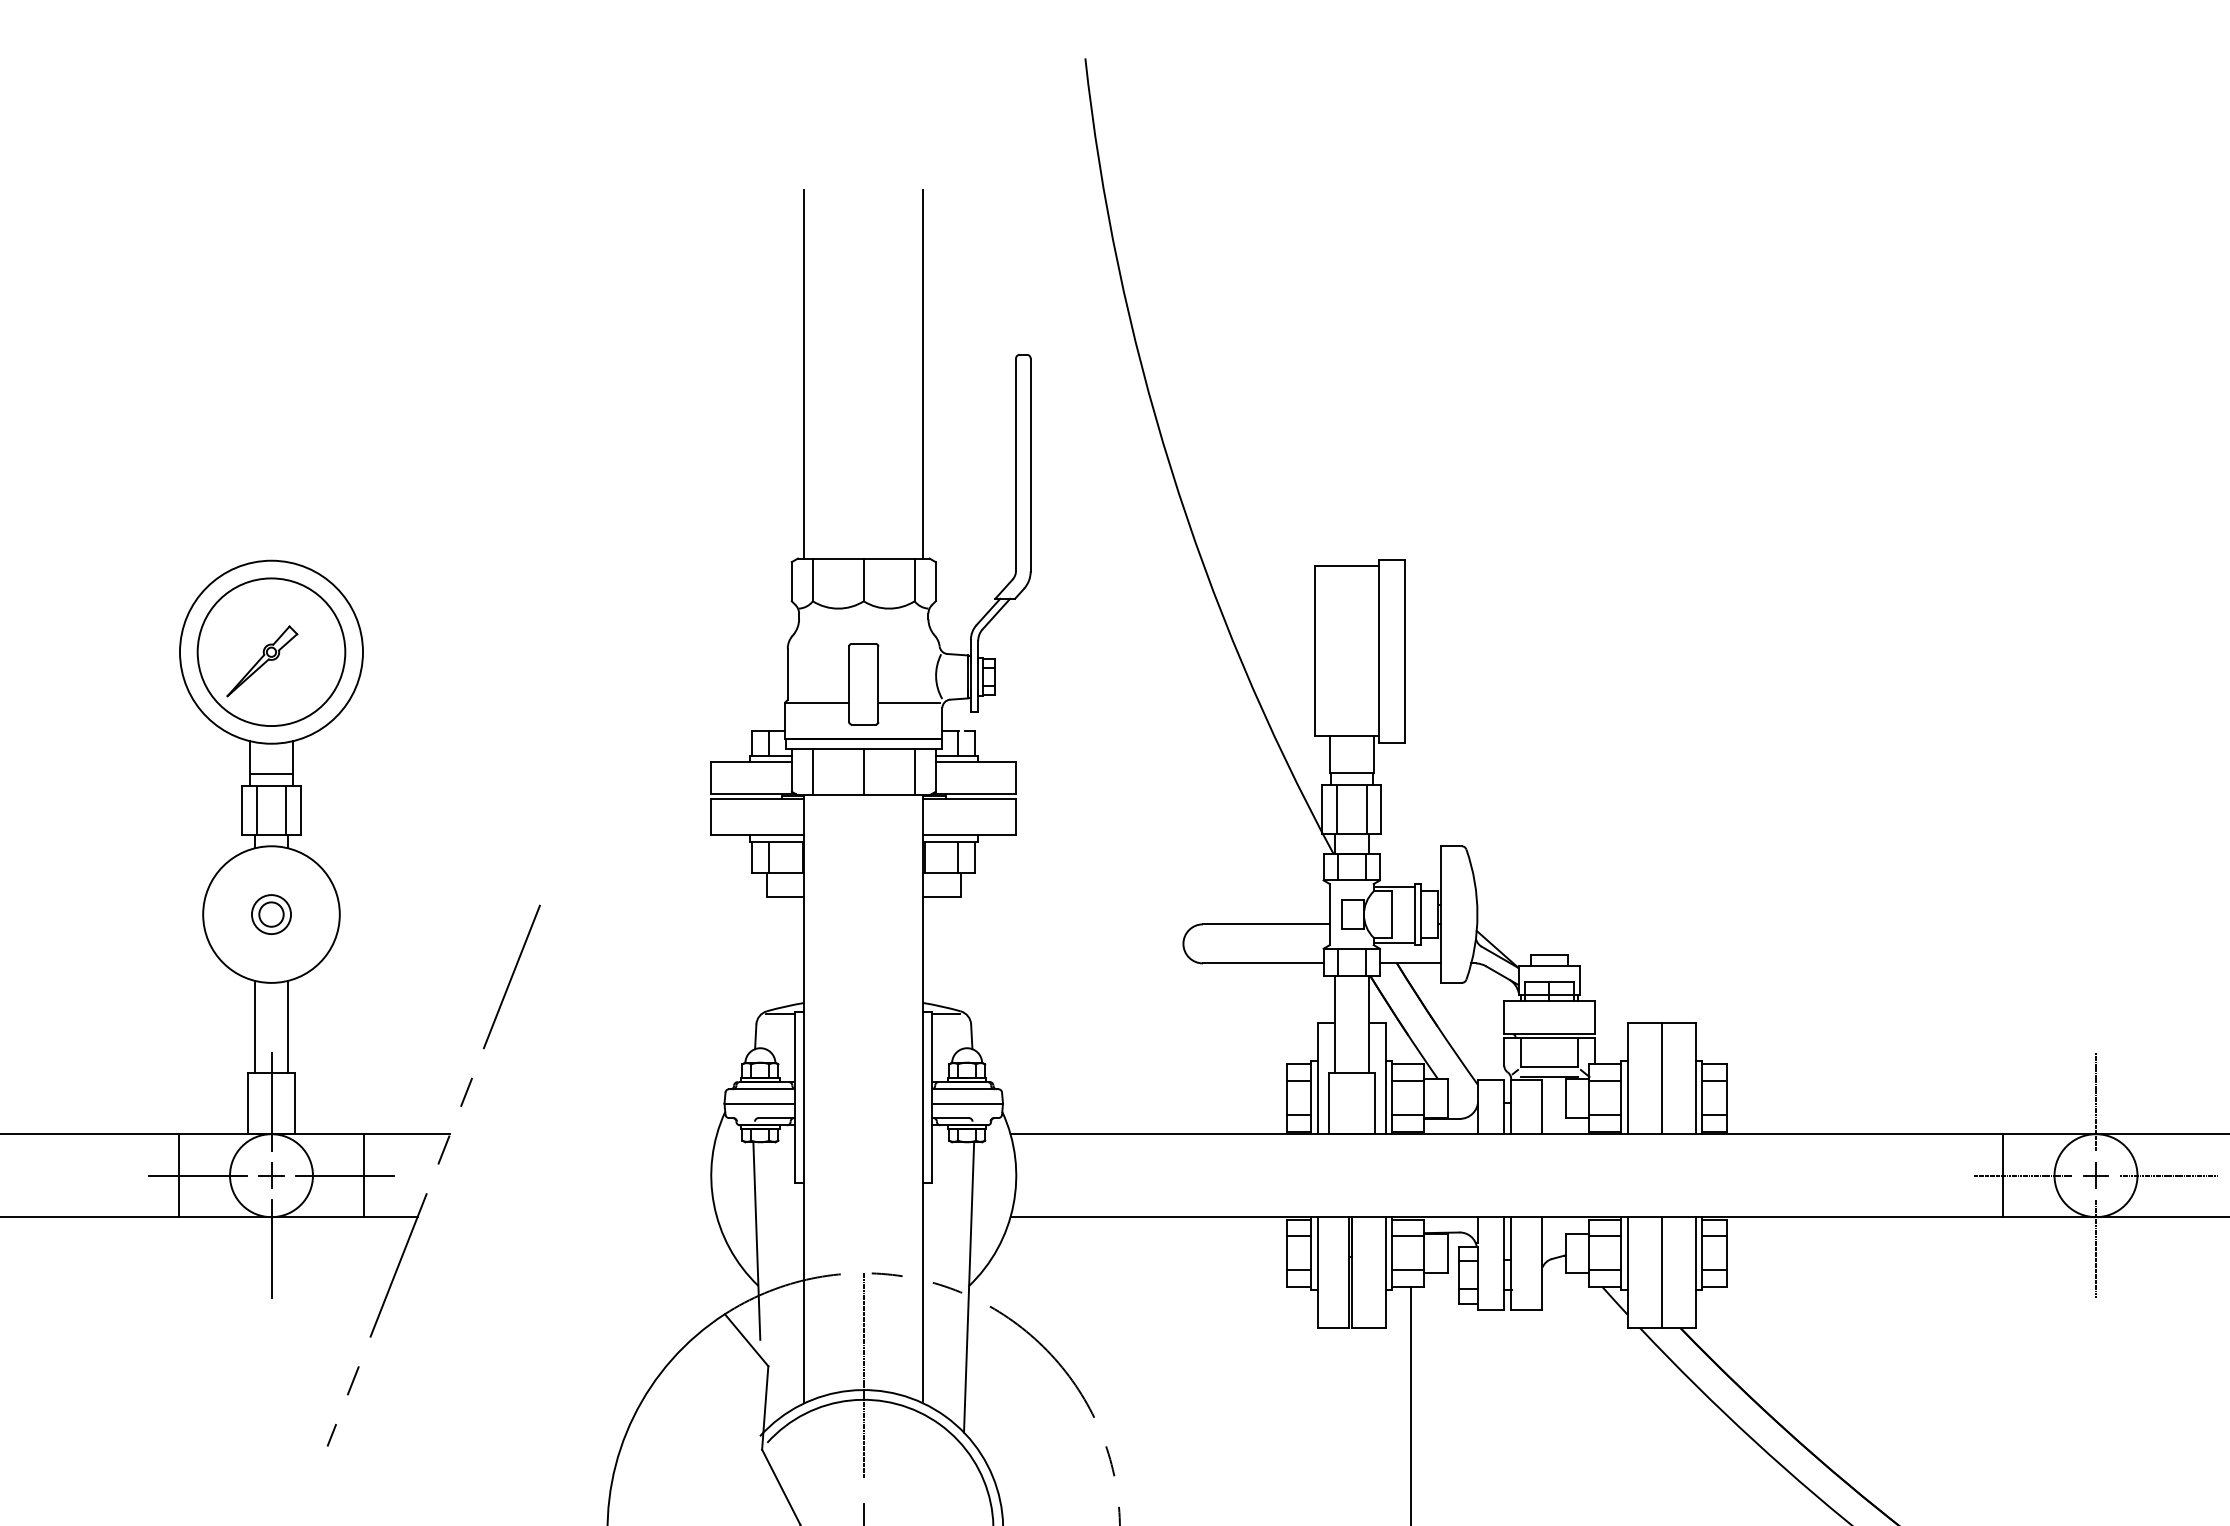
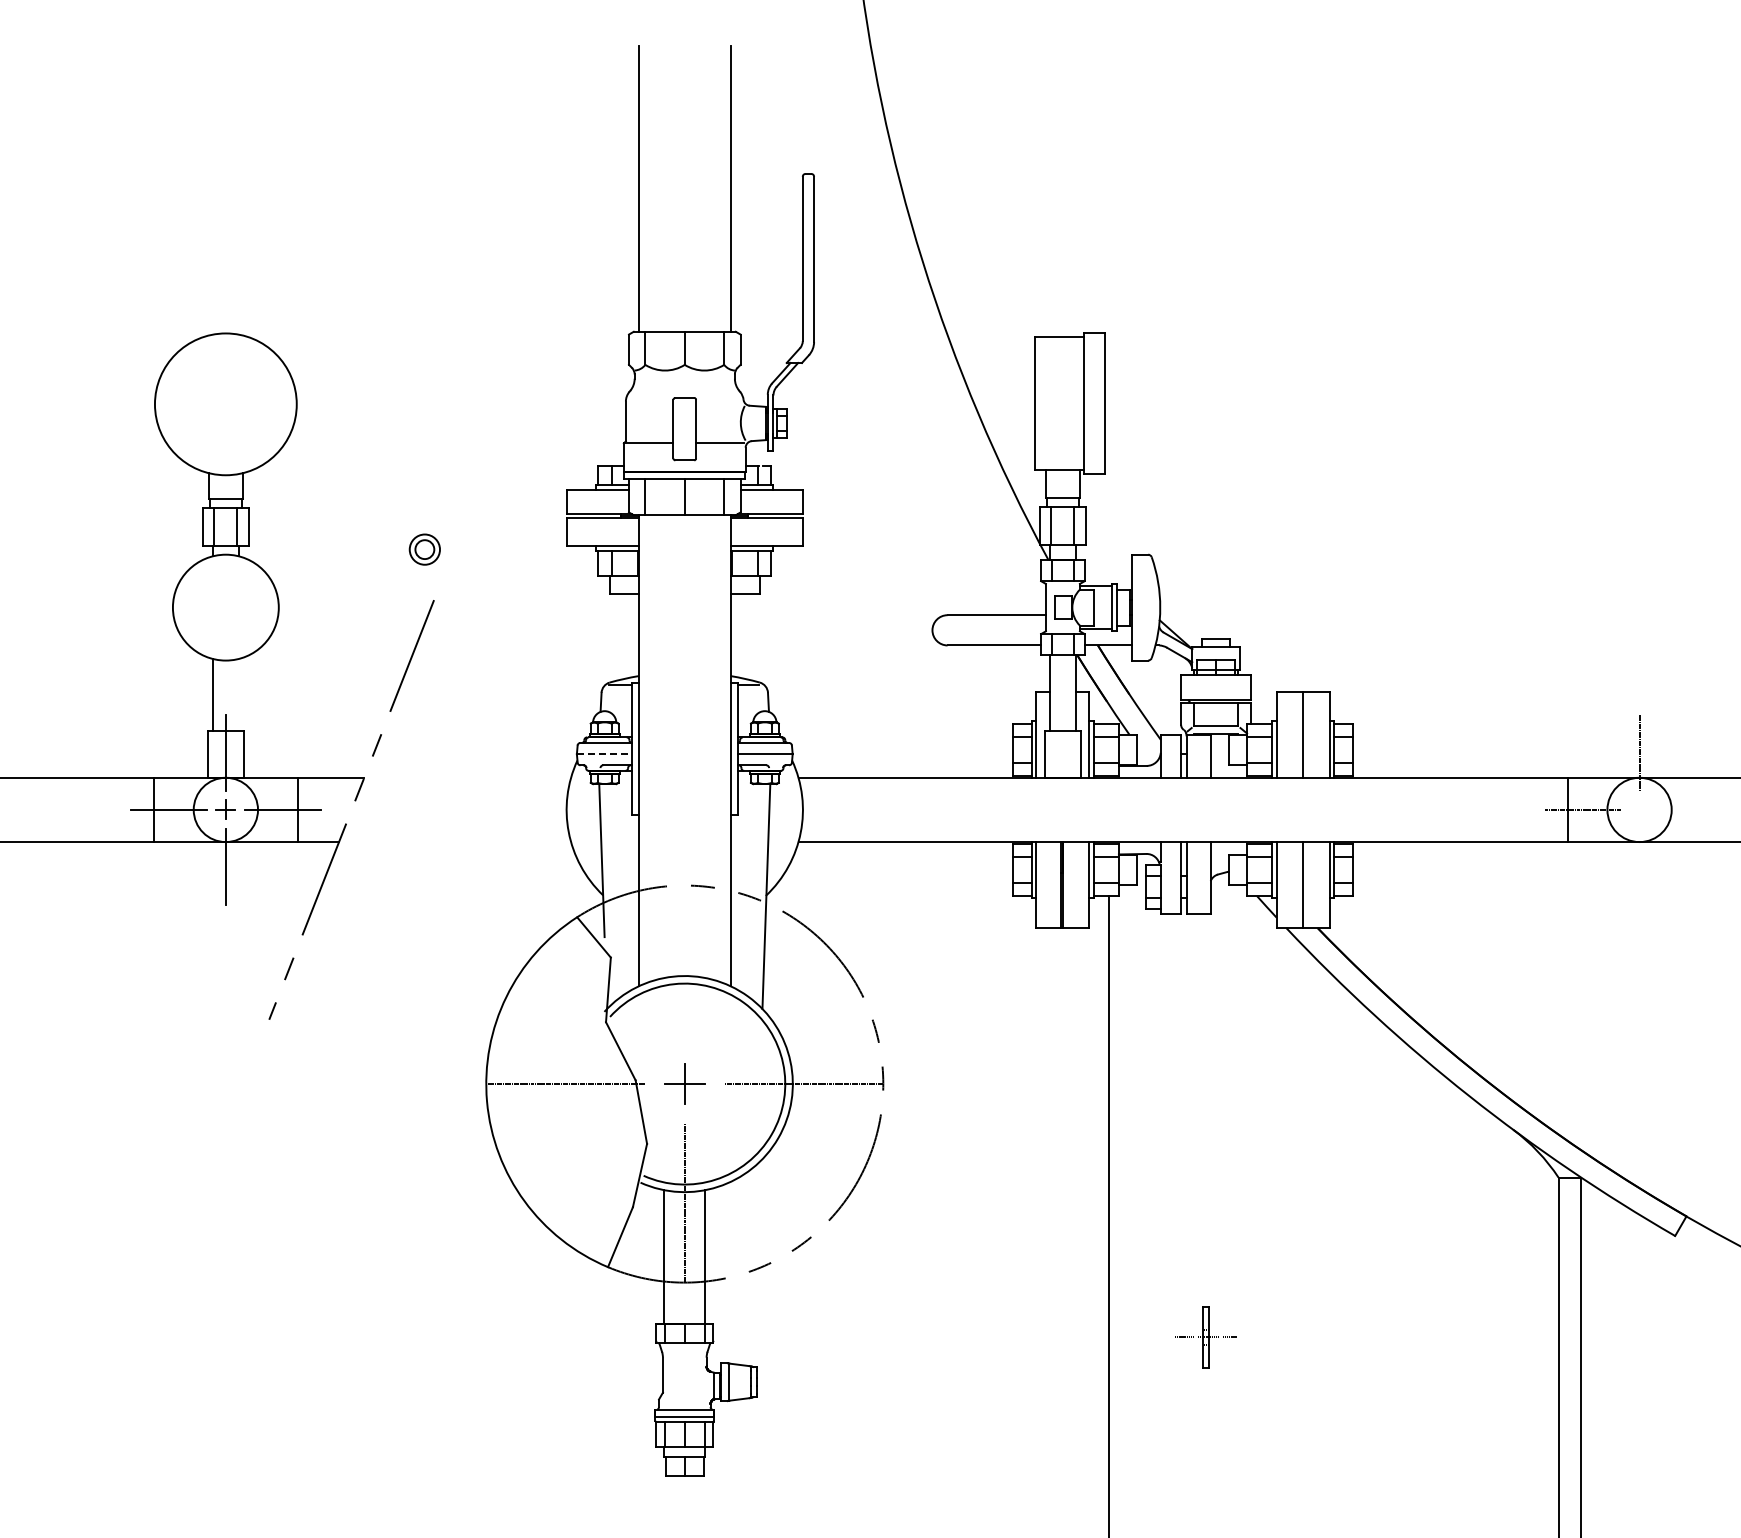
part: (271, 652) -> (225, 404), removed
part: (271, 914) -> (424, 549), moved
line: (287, 1026) -> (238, 694), removed
line: (760, 1104) -> (604, 754), solid -> dashed
part: (2095, 1175) -> (1639, 809), removed
line: (2169, 1175) -> (1696, 809), removed
line: (2095, 1248) -> (1639, 866), removed
line: (863, 1375) -> (684, 964), removed

